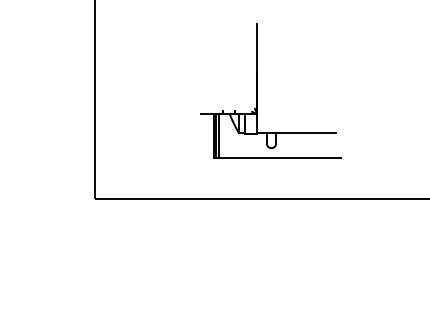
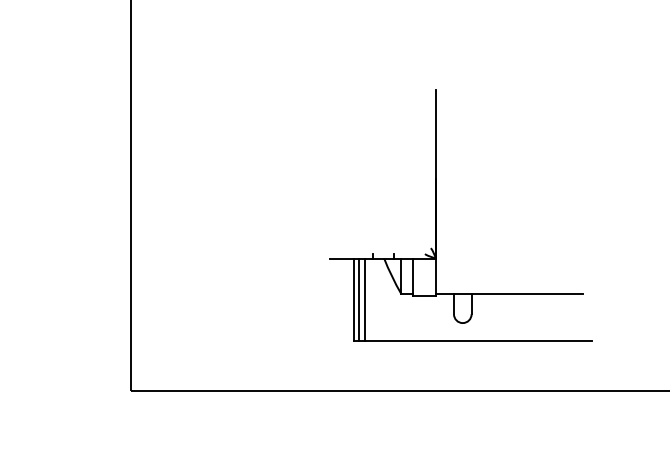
part: (257, 90) -> (436, 214), moved

